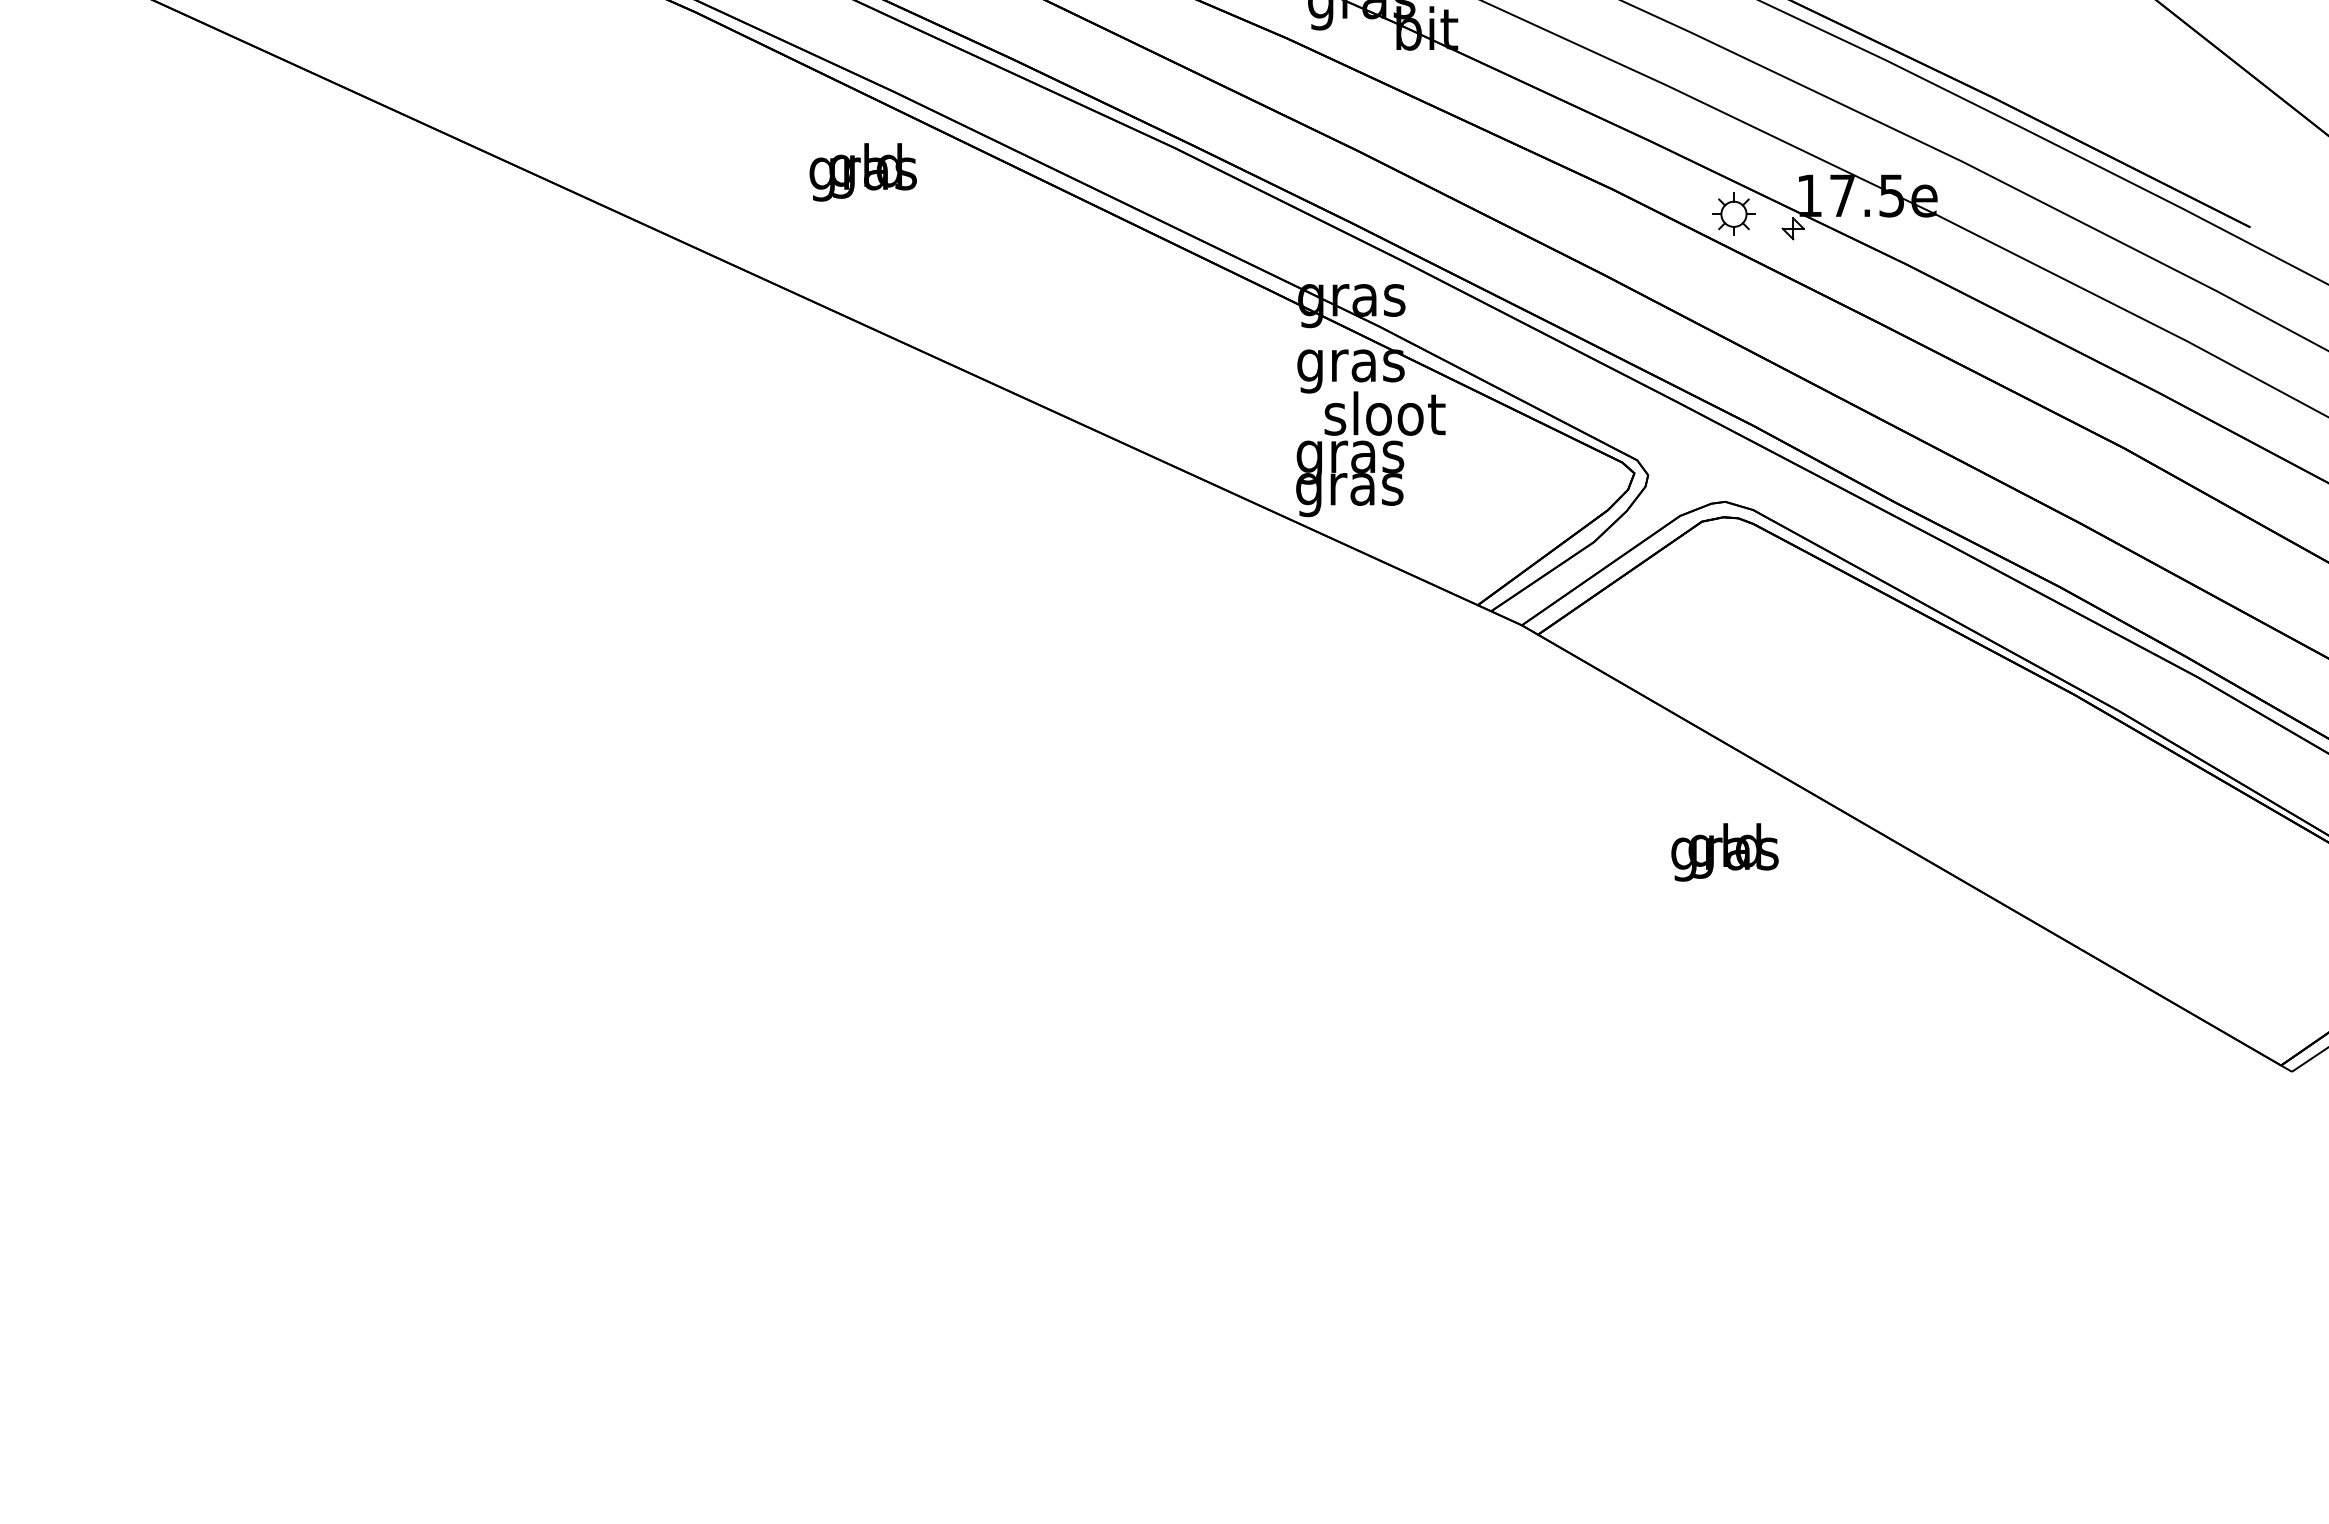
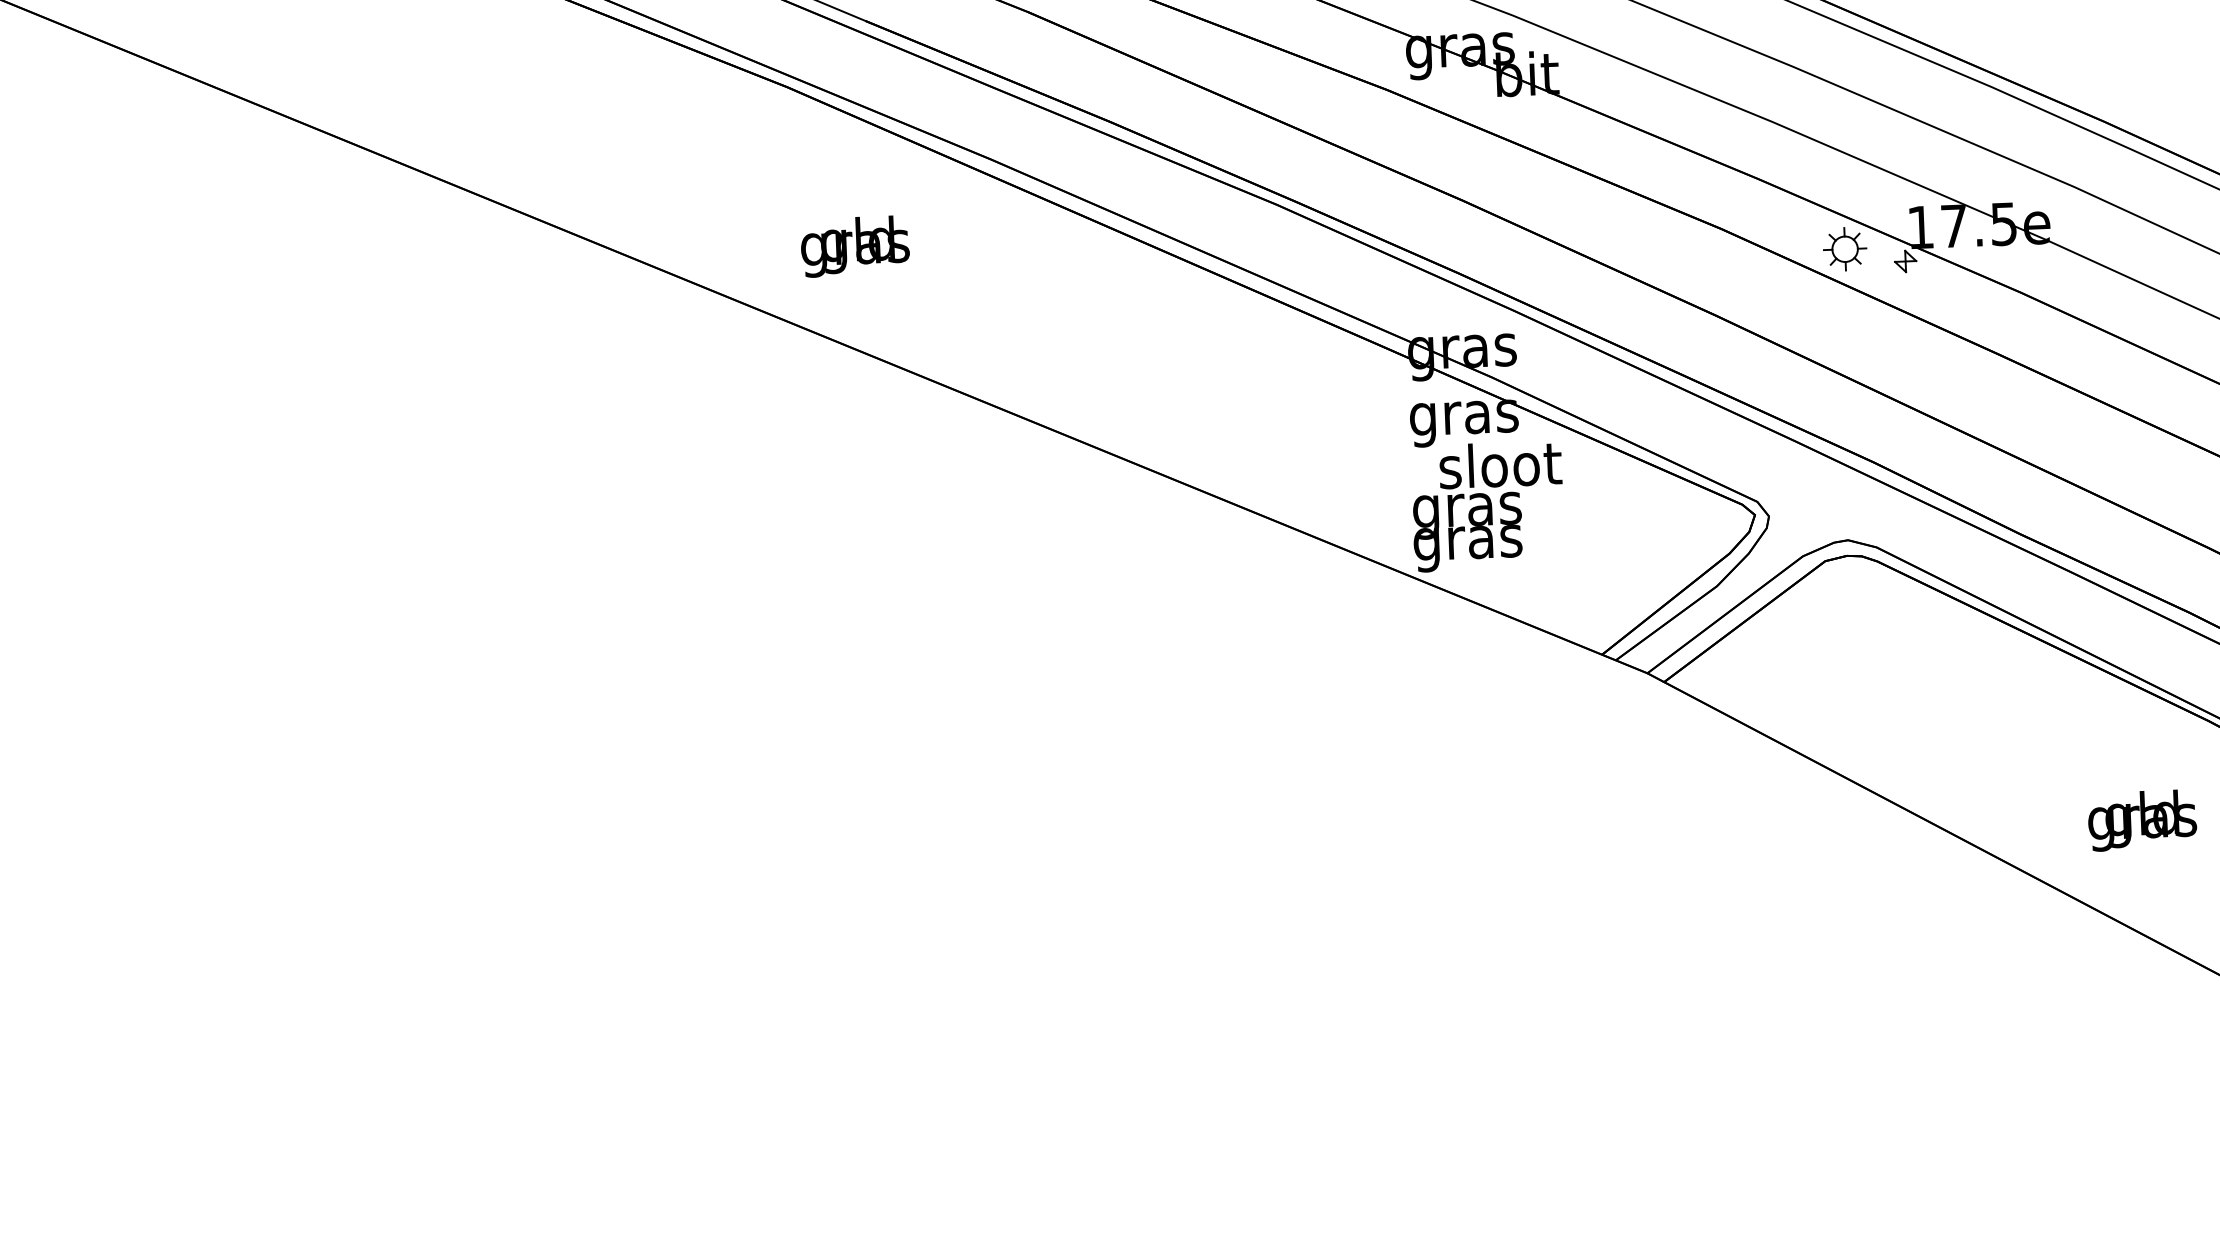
text: (862, 172) -> (854, 246), moved
text: (1724, 852) -> (2141, 820), moved

